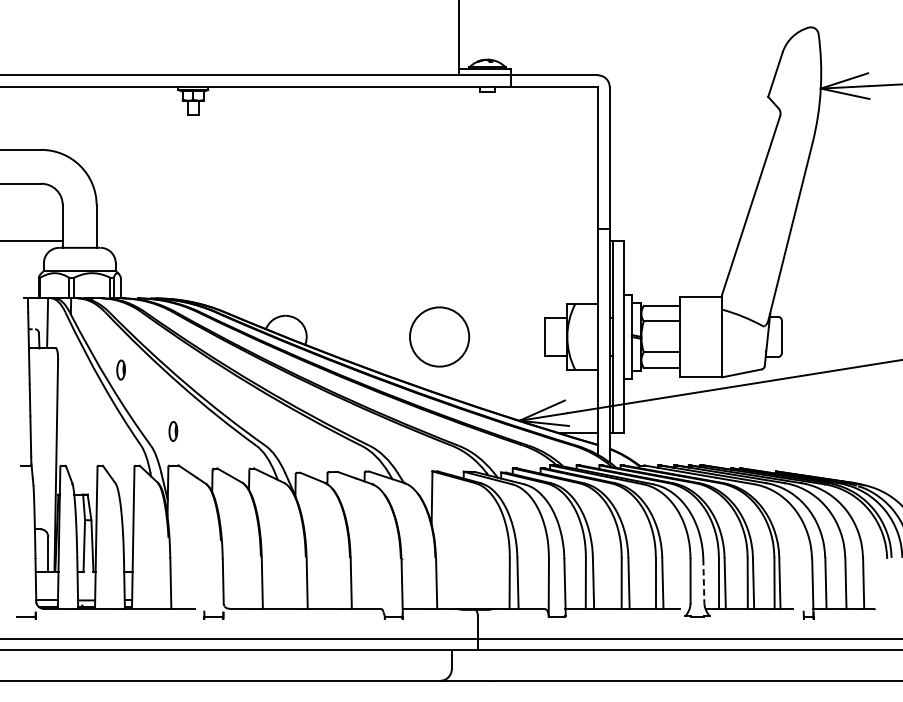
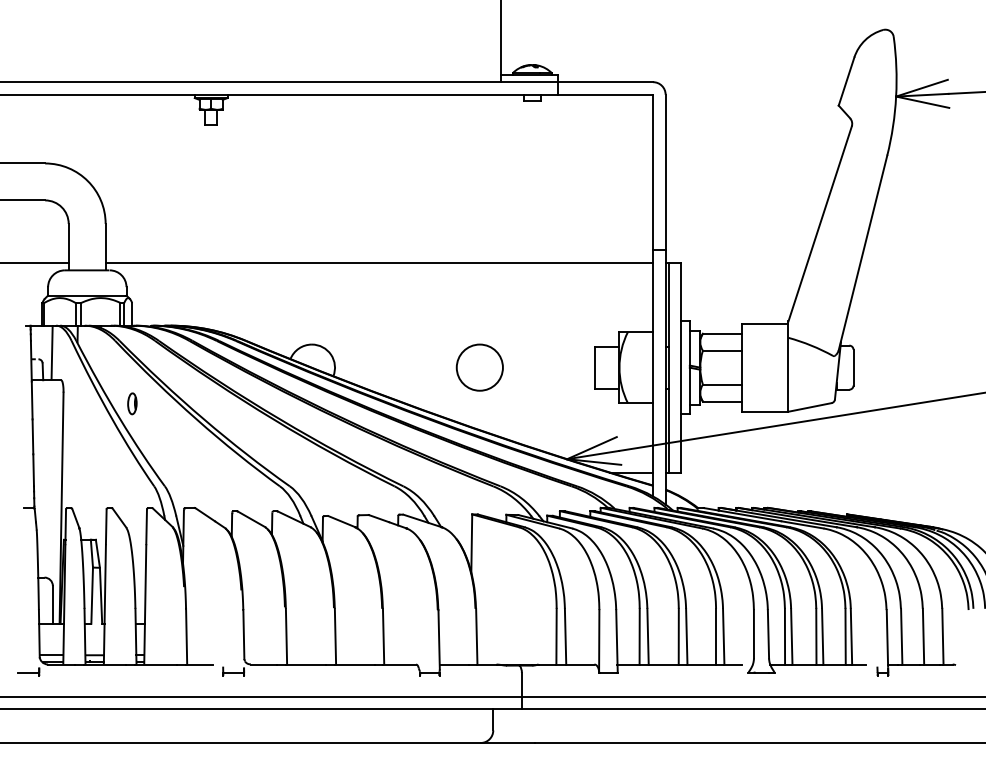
line: (347, 240) -> (379, 262), added
circle: (439, 336) -> (479, 367), size x0.71
part: (173, 431) -> (189, 470), removed
line: (703, 581) -> (768, 634), dashed -> solid

